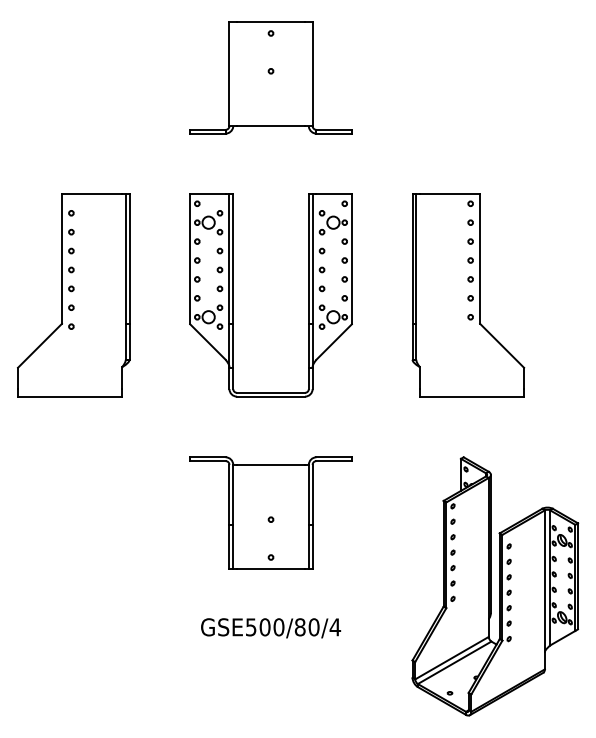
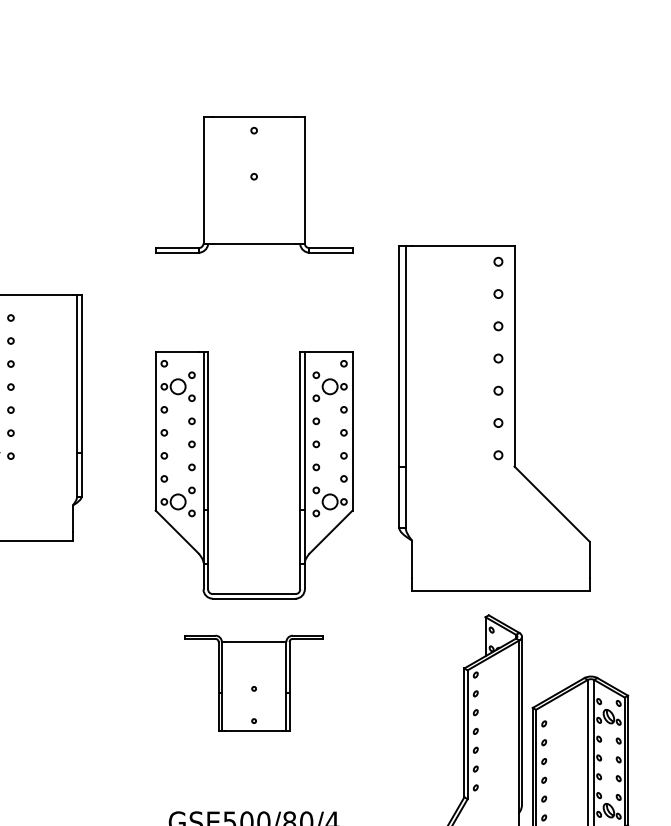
part: (270, 77) -> (253, 184), moved
part: (233, 295) -> (208, 475), moved
part: (468, 295) -> (494, 418), size x1.4
part: (270, 512) -> (253, 682), size x0.7

